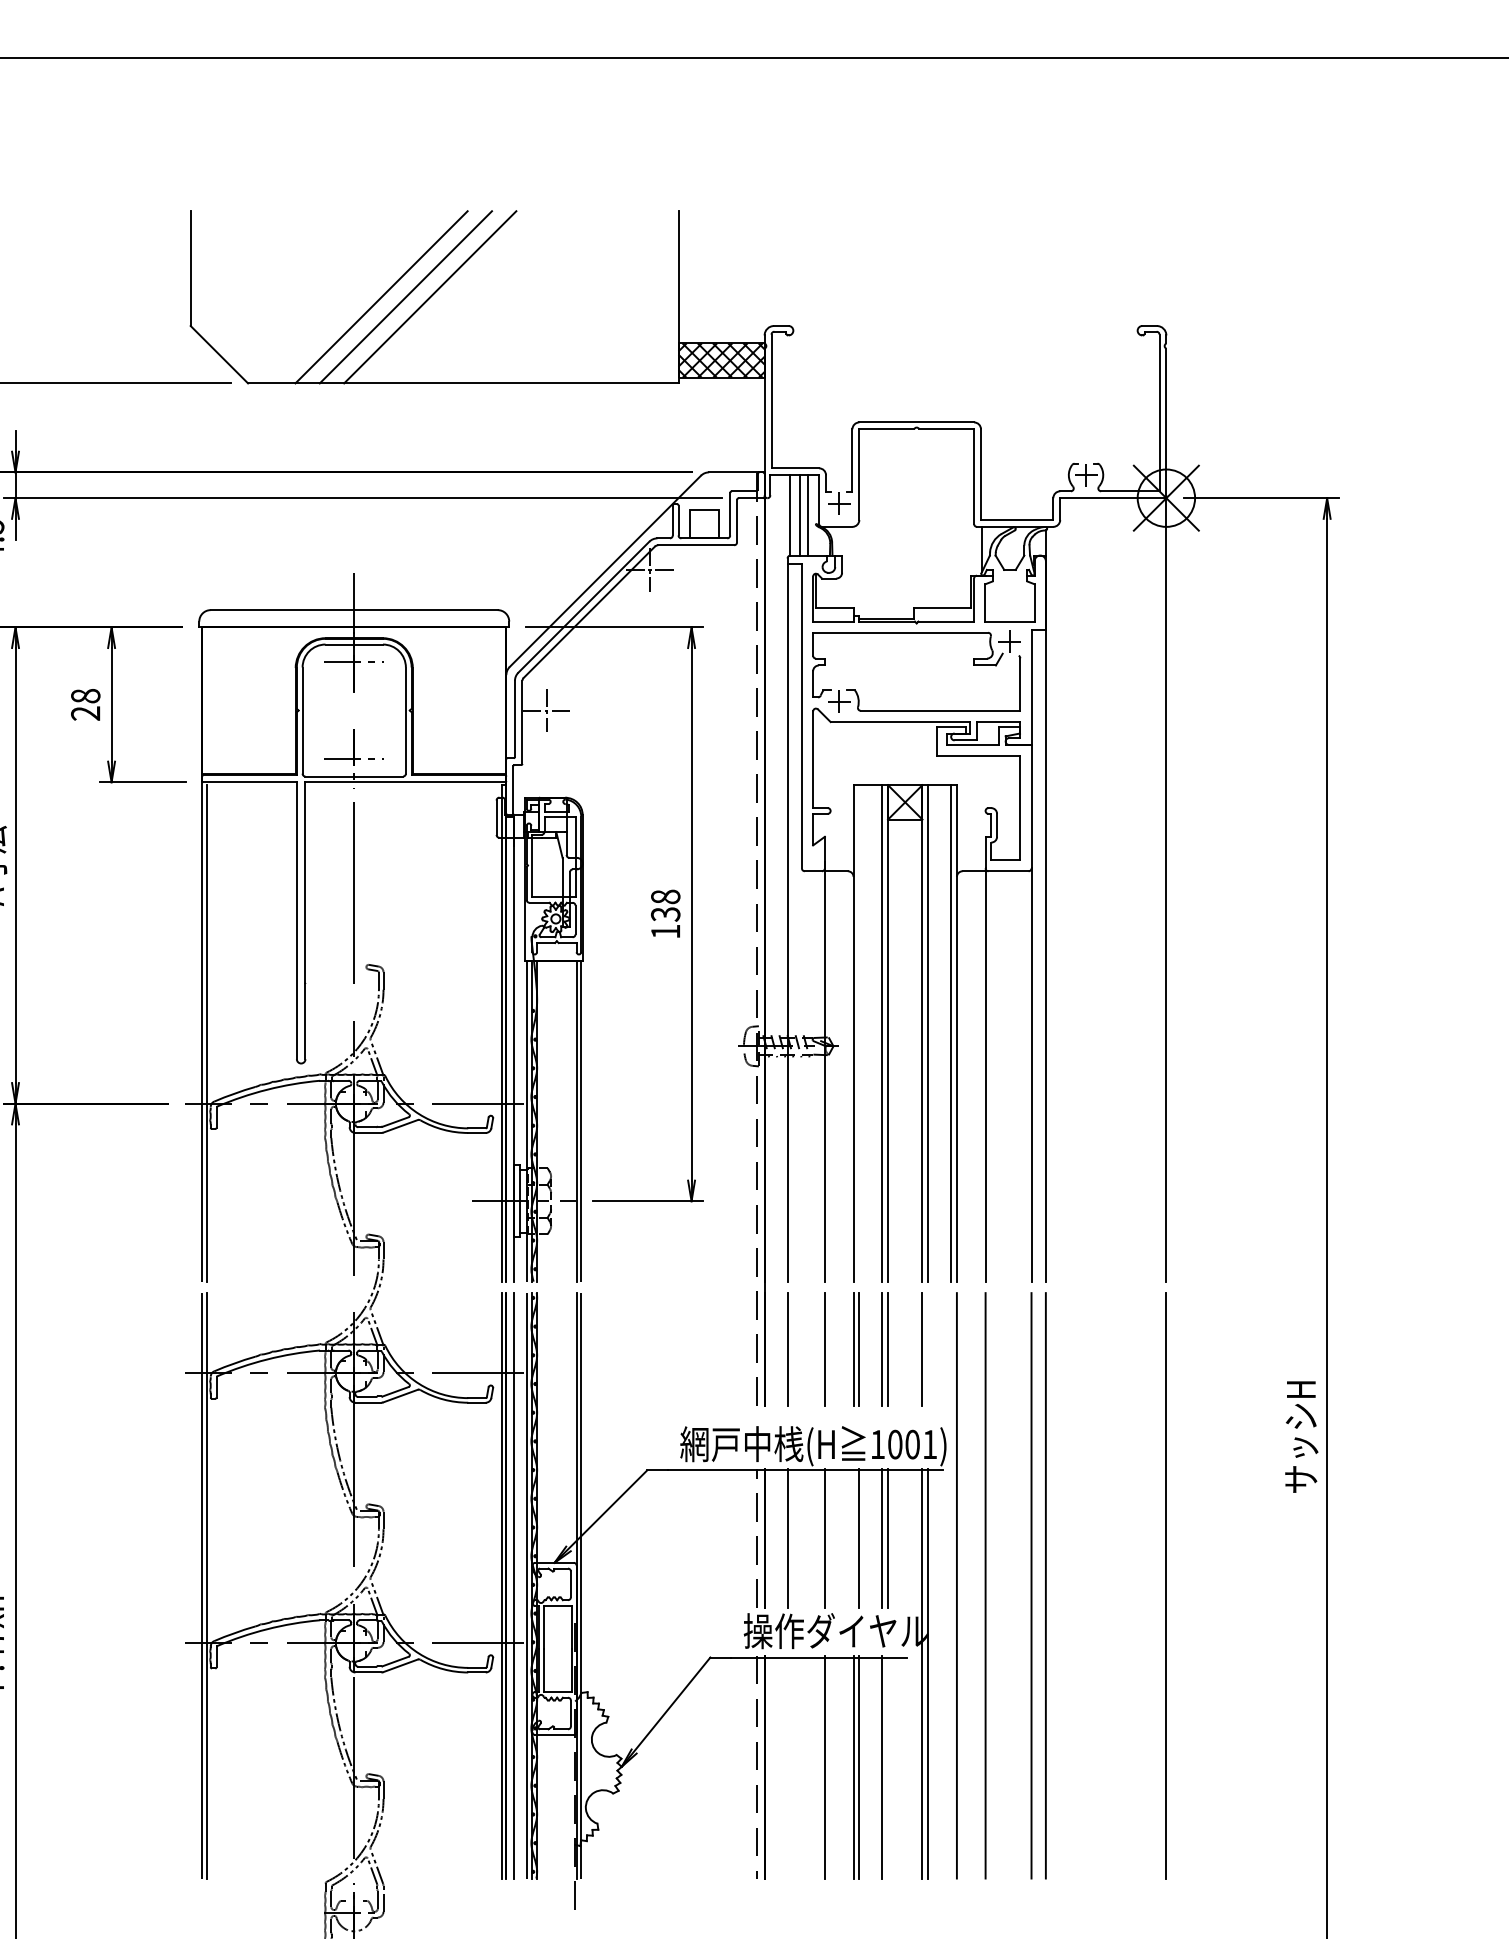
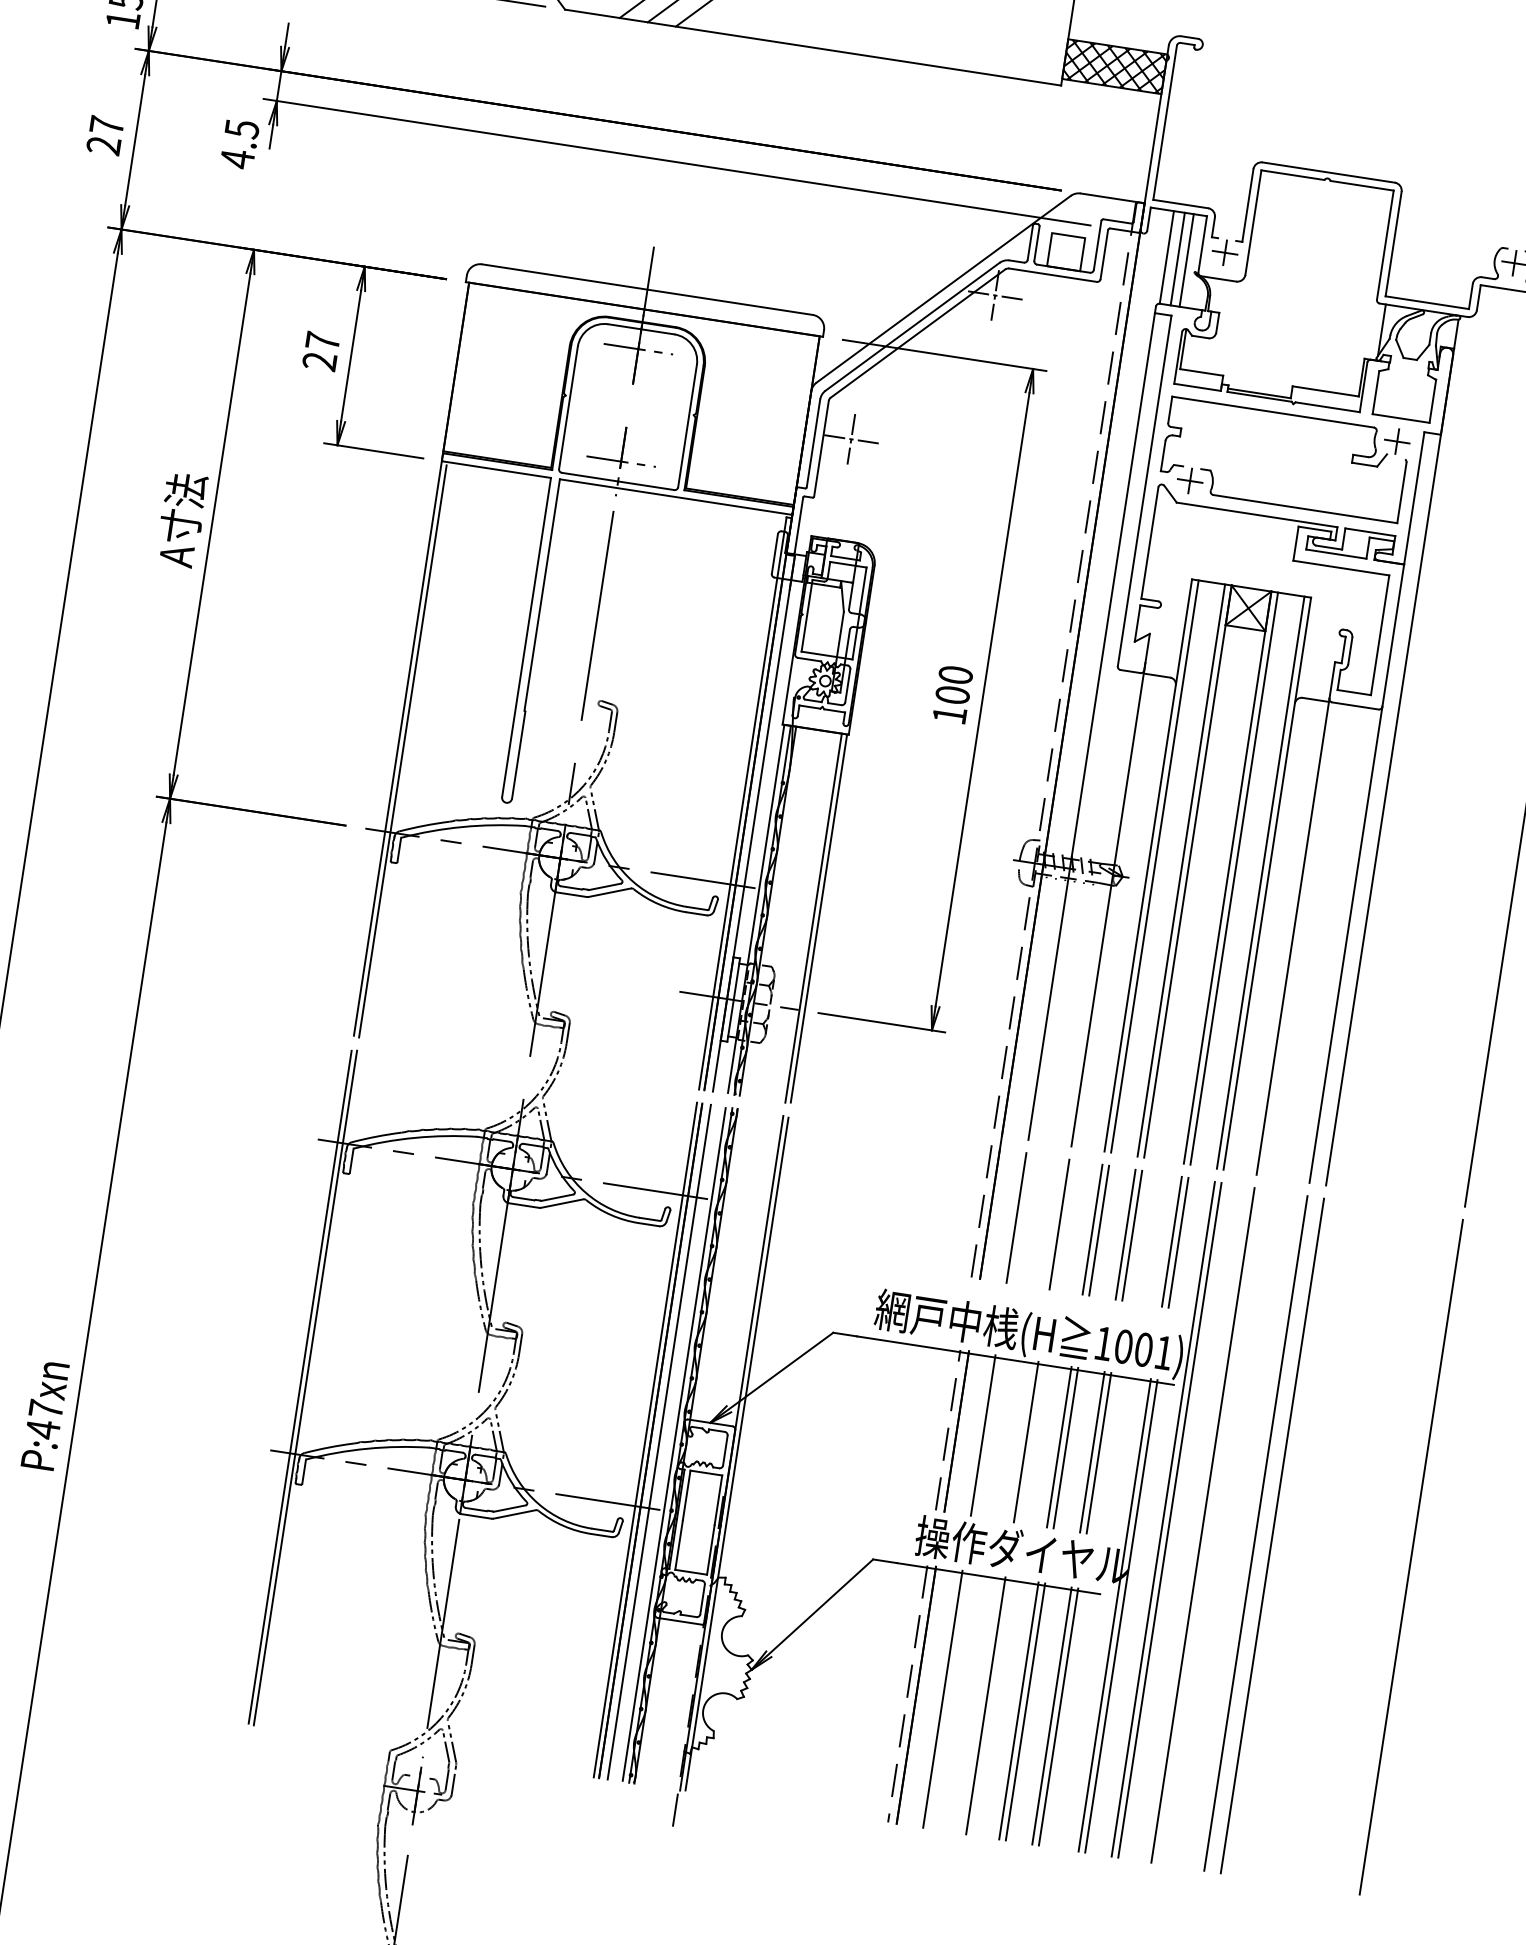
text: (85, 696) -> (322, 341), 28 -> 27
text: (665, 905) -> (954, 684), 138 -> 100
line: (859, 1033) -> (1155, 866), added
line: (928, 1349) -> (1178, 1242), added
line: (853, 1537) -> (1059, 1446), added
line: (951, 1585) -> (1163, 1518), added
line: (787, 1766) -> (942, 1698), added
line: (888, 1766) -> (1059, 1716), added

